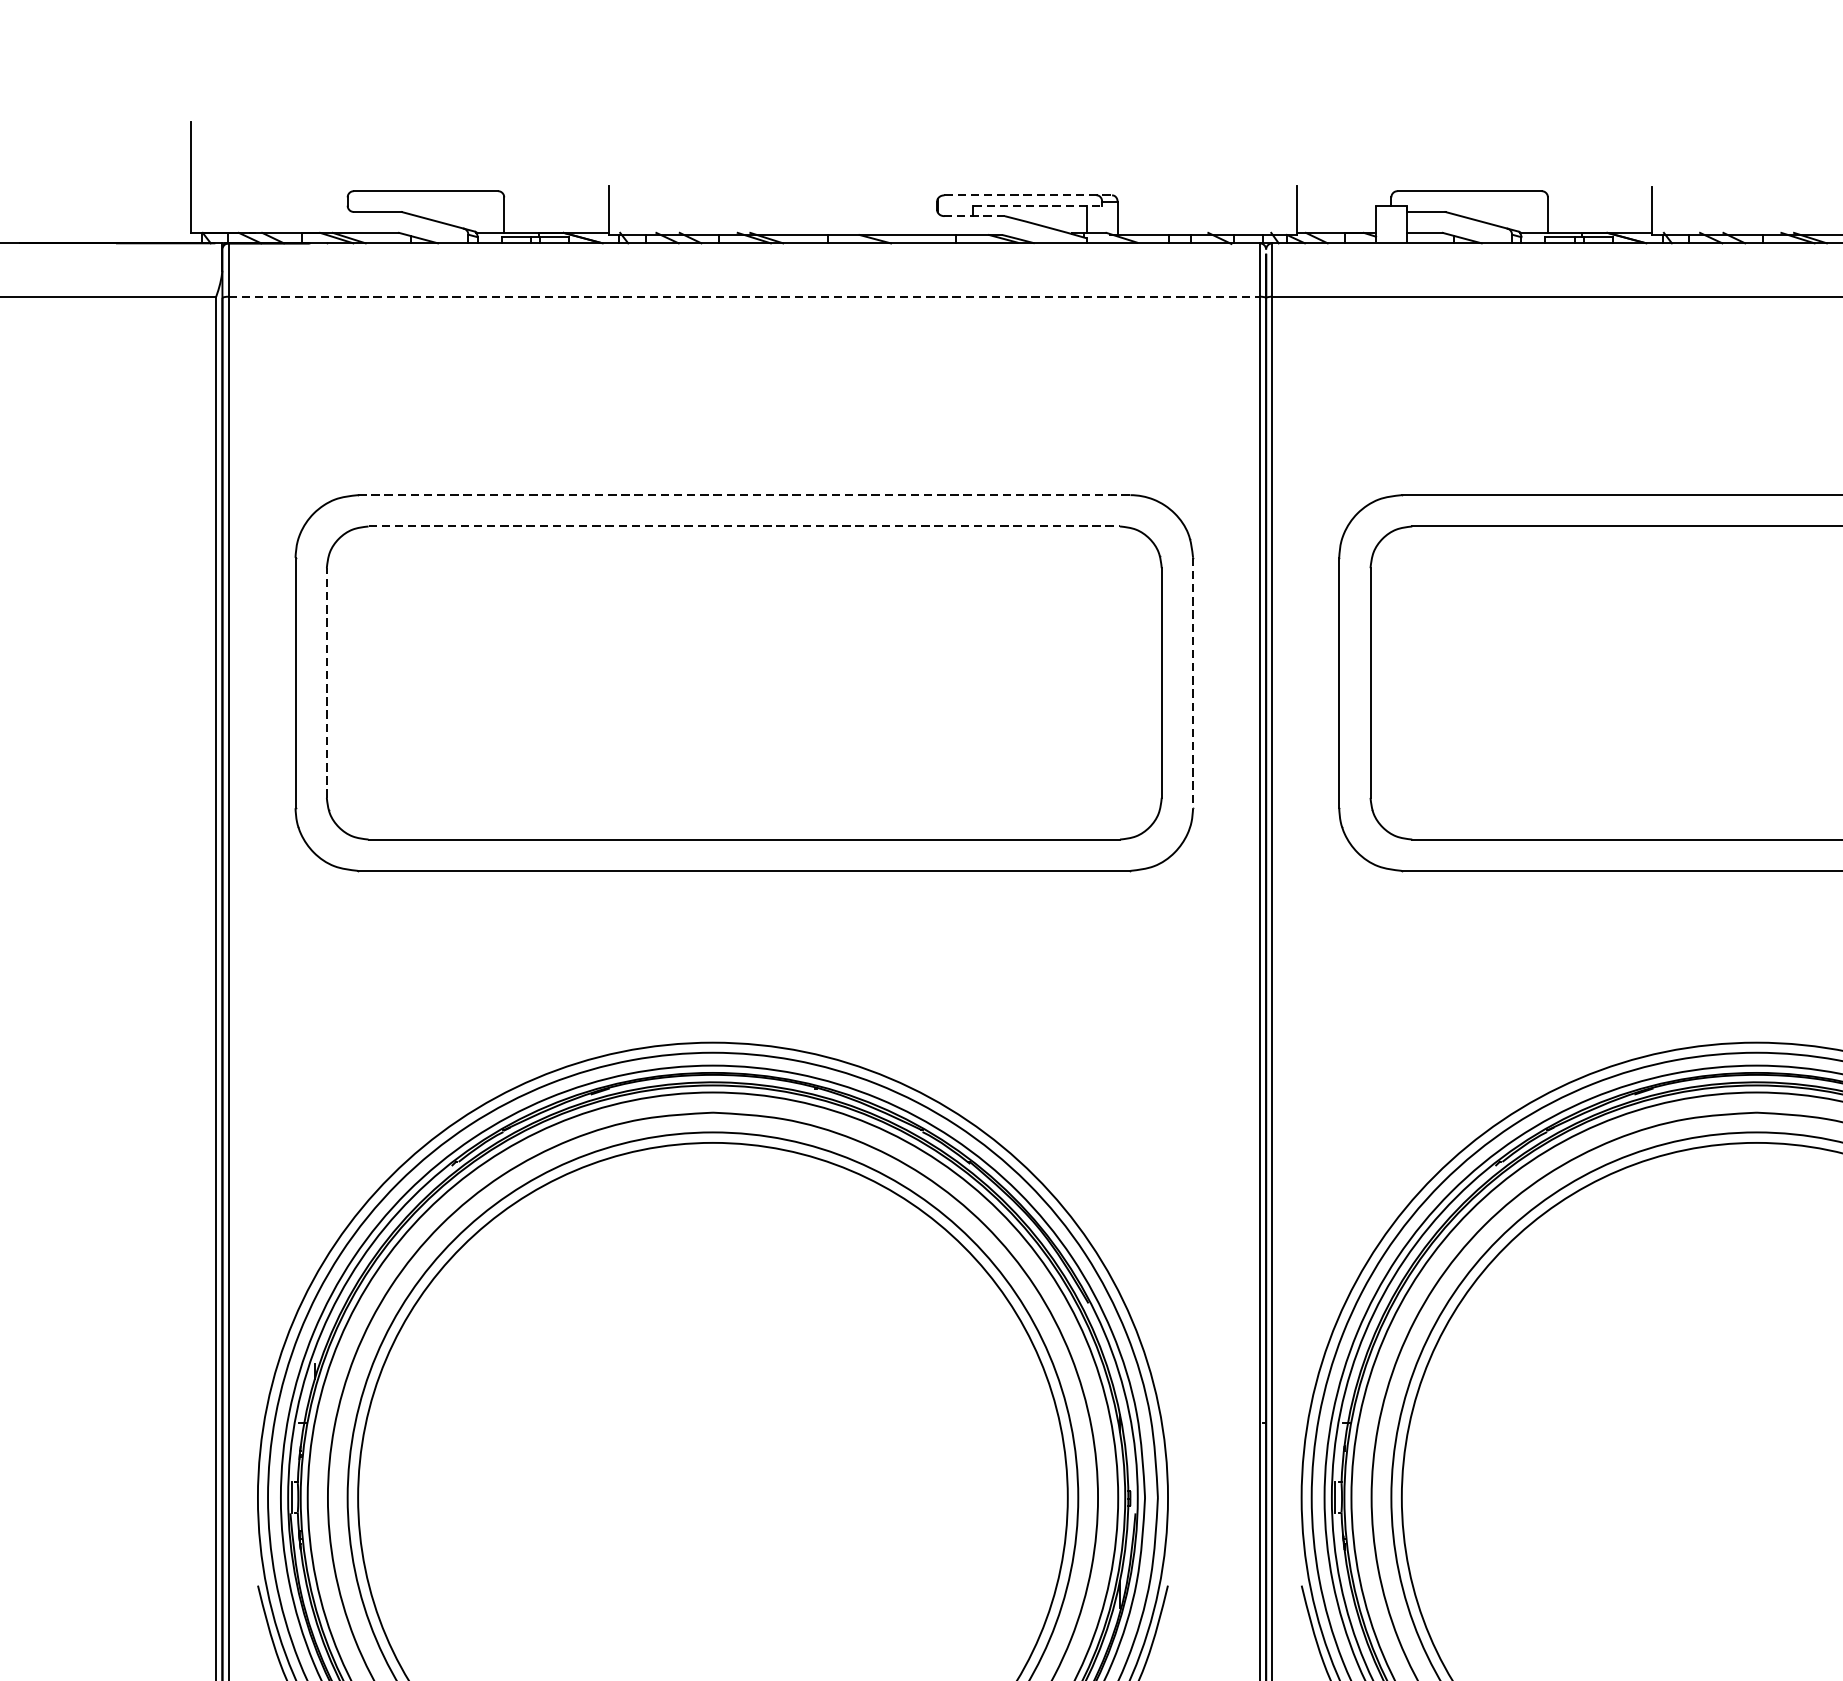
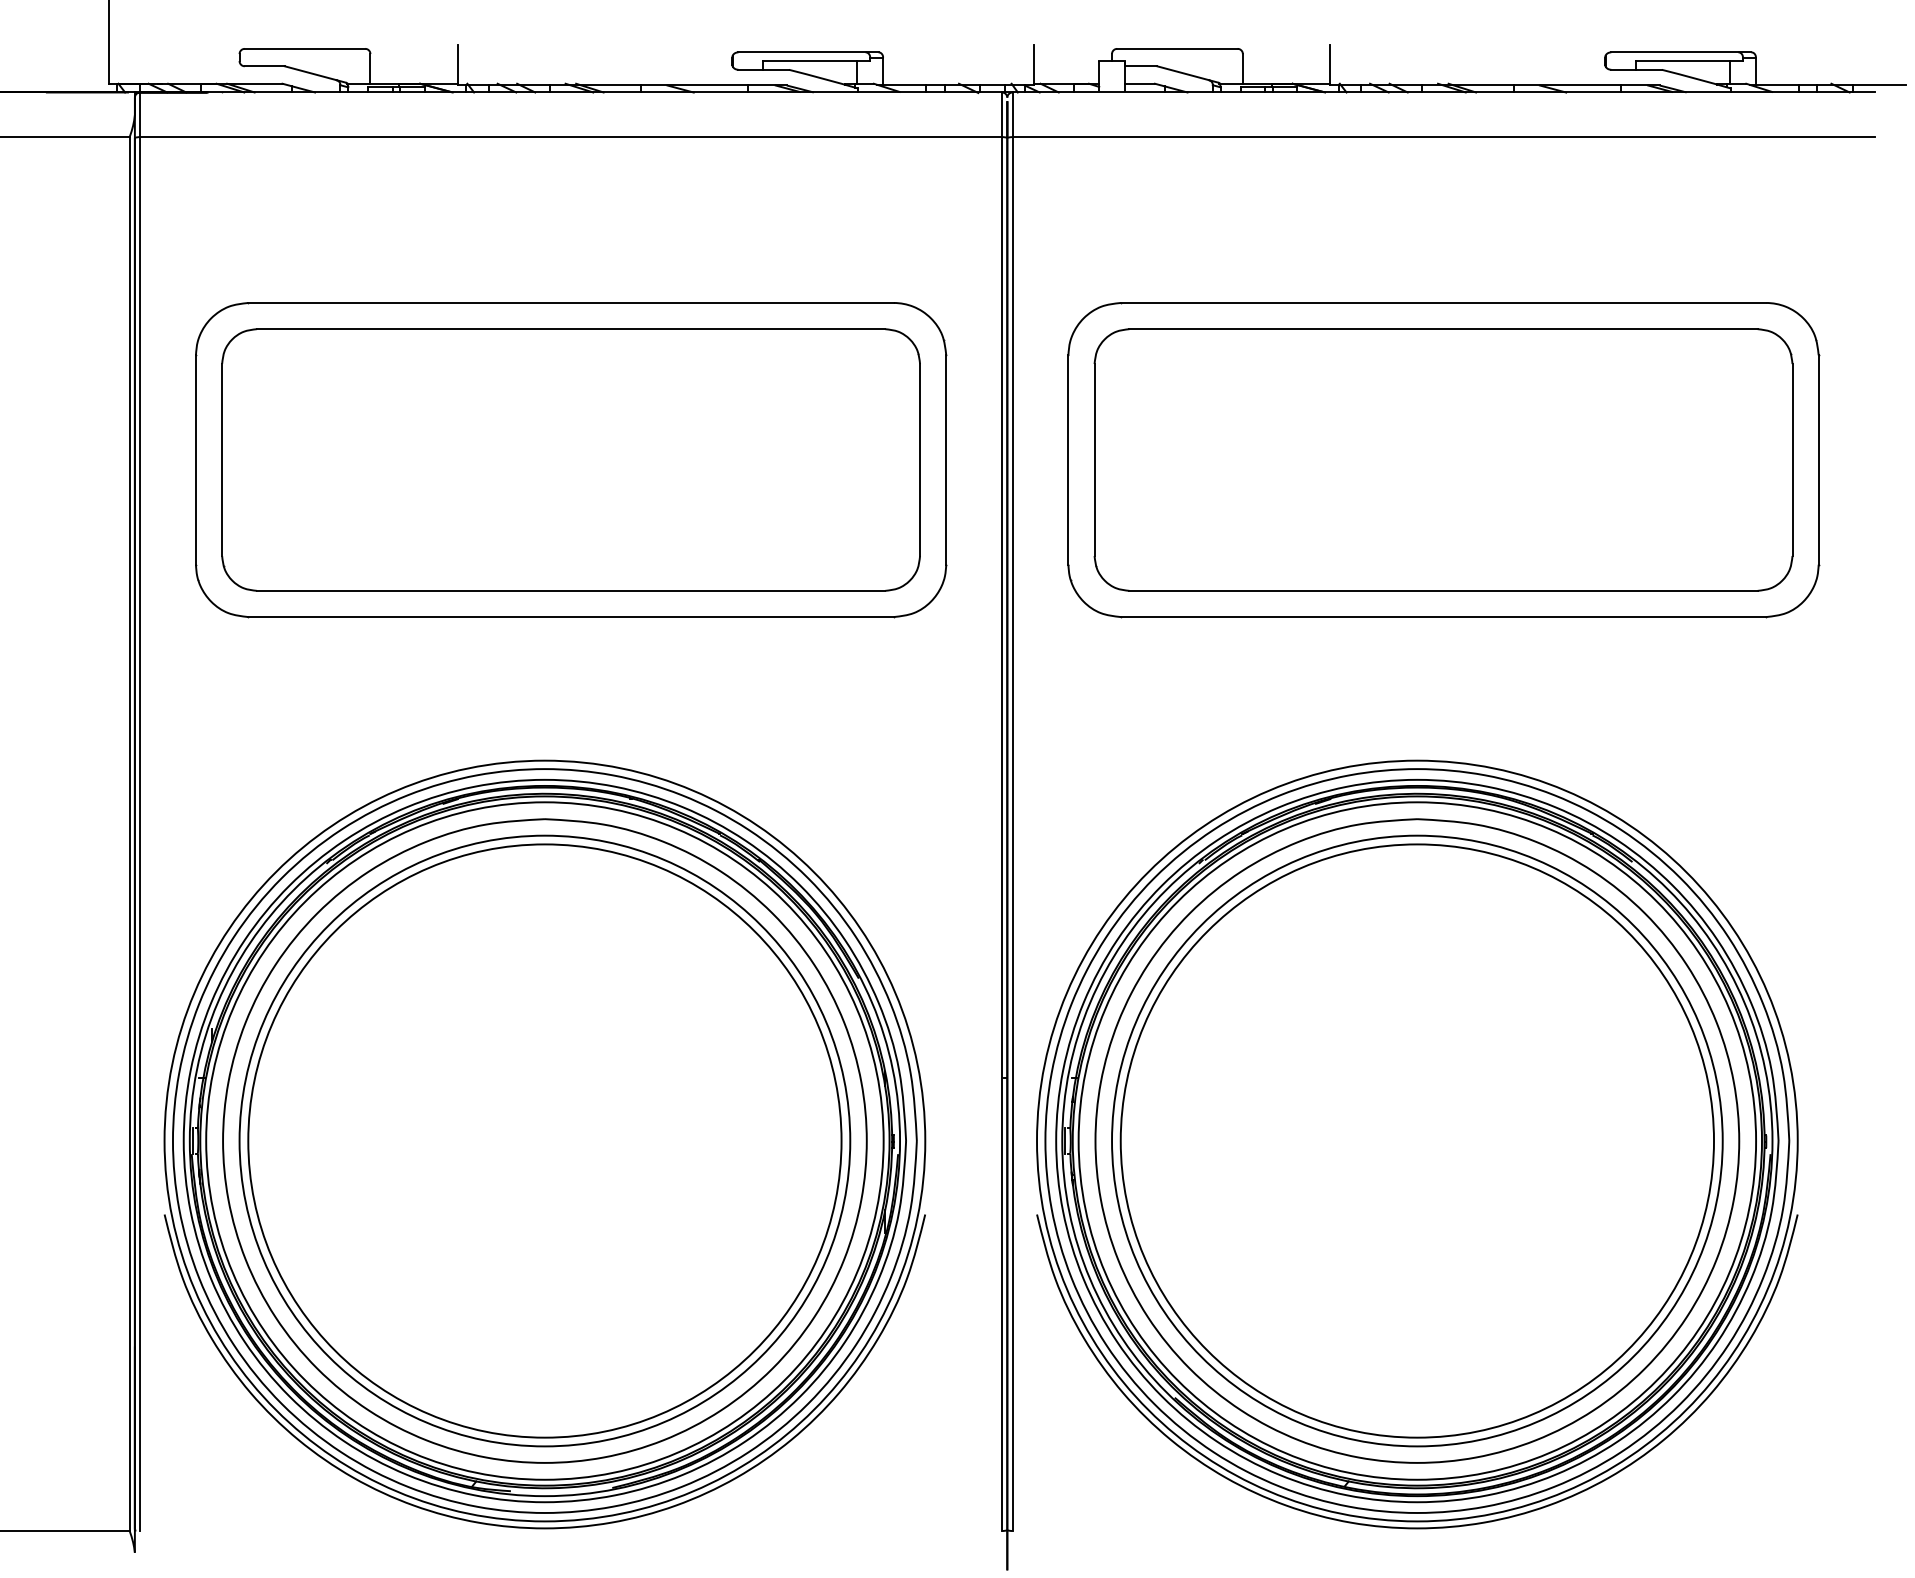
line: (1028, 195) -> (808, 52), dashed -> solid
line: (1037, 206) -> (816, 61), dashed -> solid
line: (974, 215) -> (763, 69), dashed -> solid
line: (744, 297) -> (571, 137), dashed -> solid
line: (744, 494) -> (571, 302), dashed -> solid
line: (744, 526) -> (571, 329), dashed -> solid
line: (327, 683) -> (222, 460), dashed -> solid
line: (1193, 683) -> (946, 460), dashed -> solid

